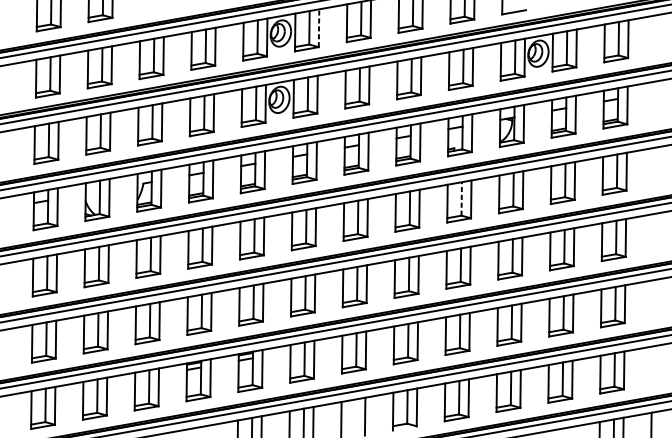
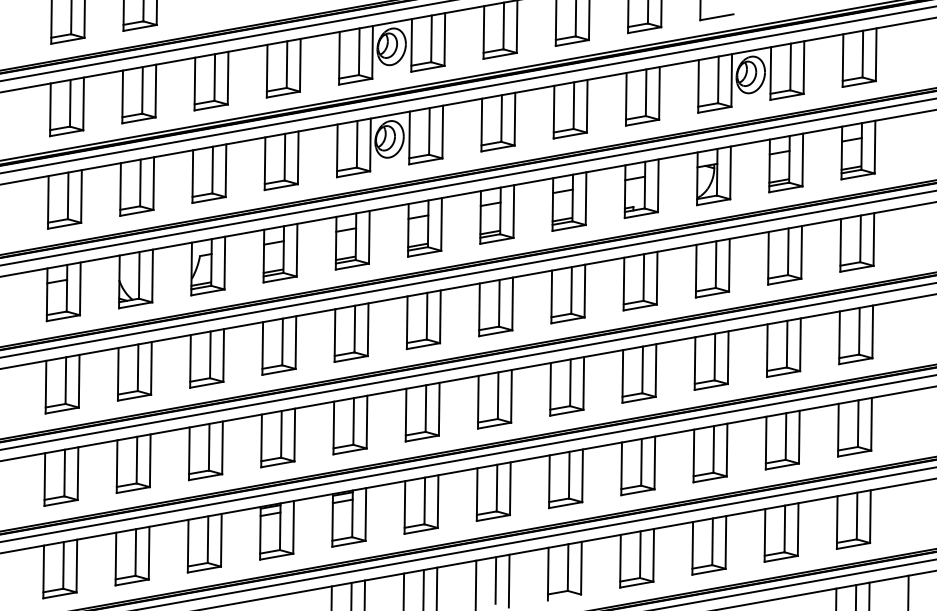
line: (318, 28) -> (444, 39), dashed -> solid
line: (461, 198) -> (643, 277), dashed -> solid
line: (355, 416) -> (495, 580), added

